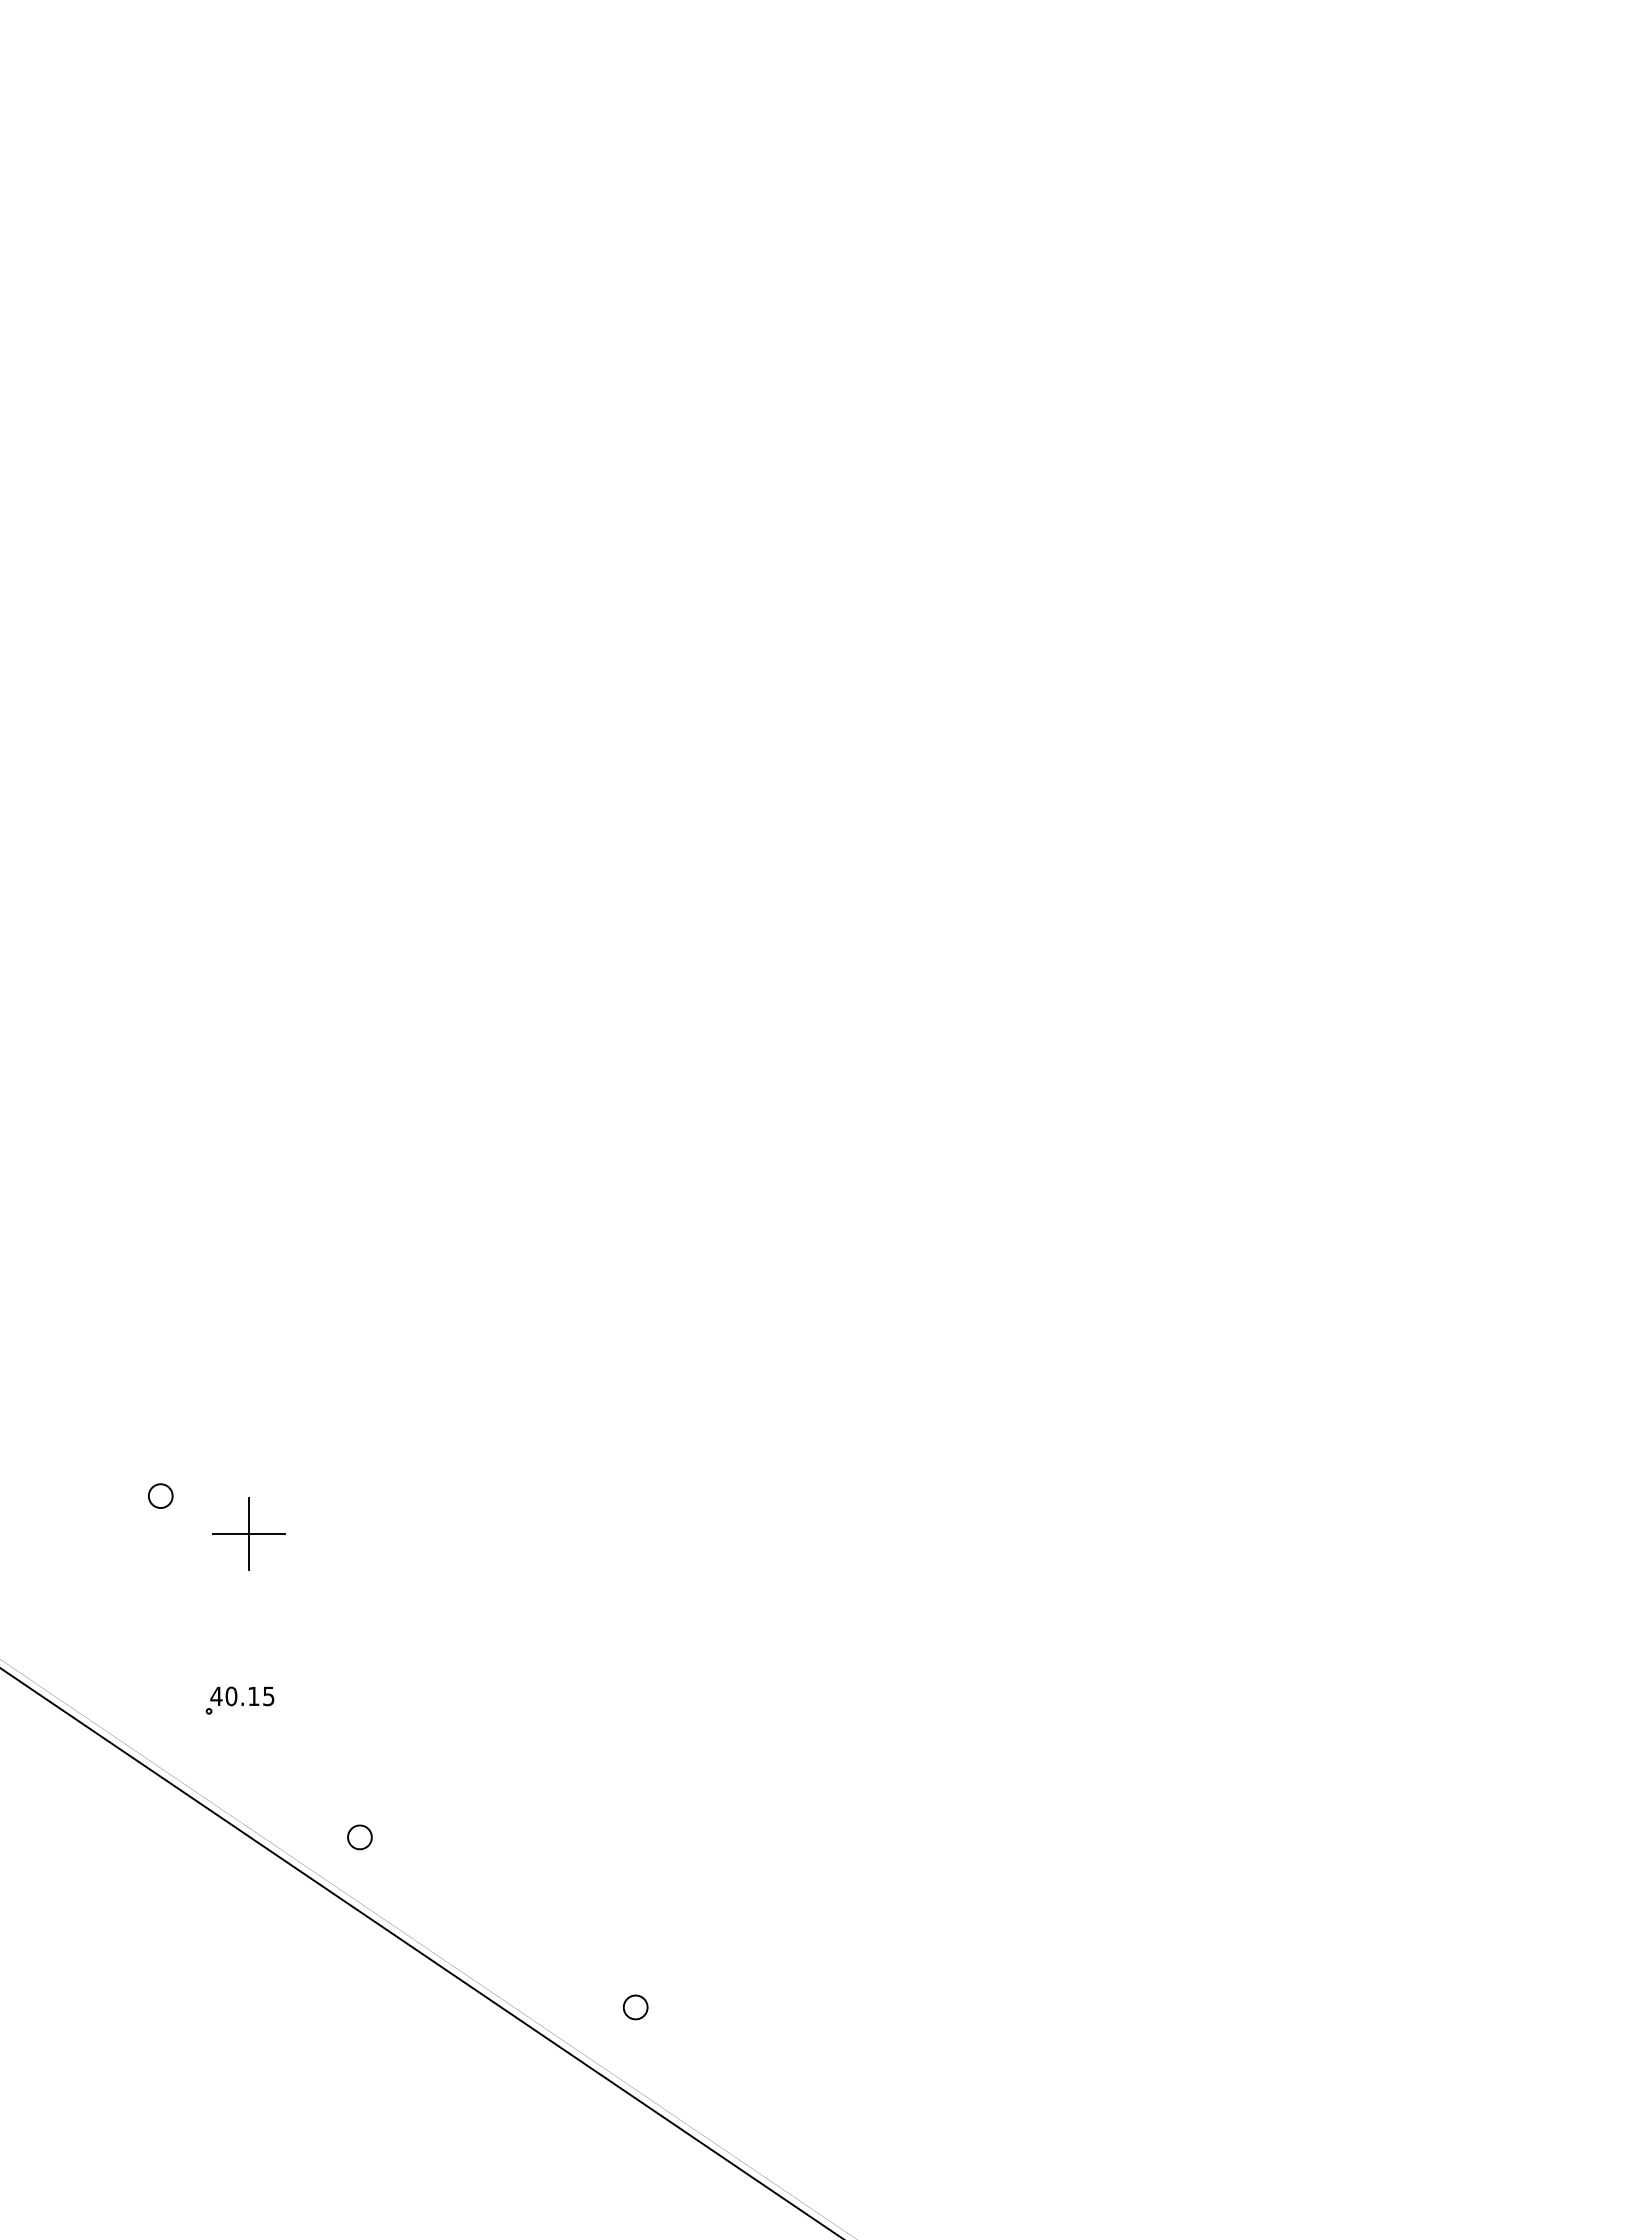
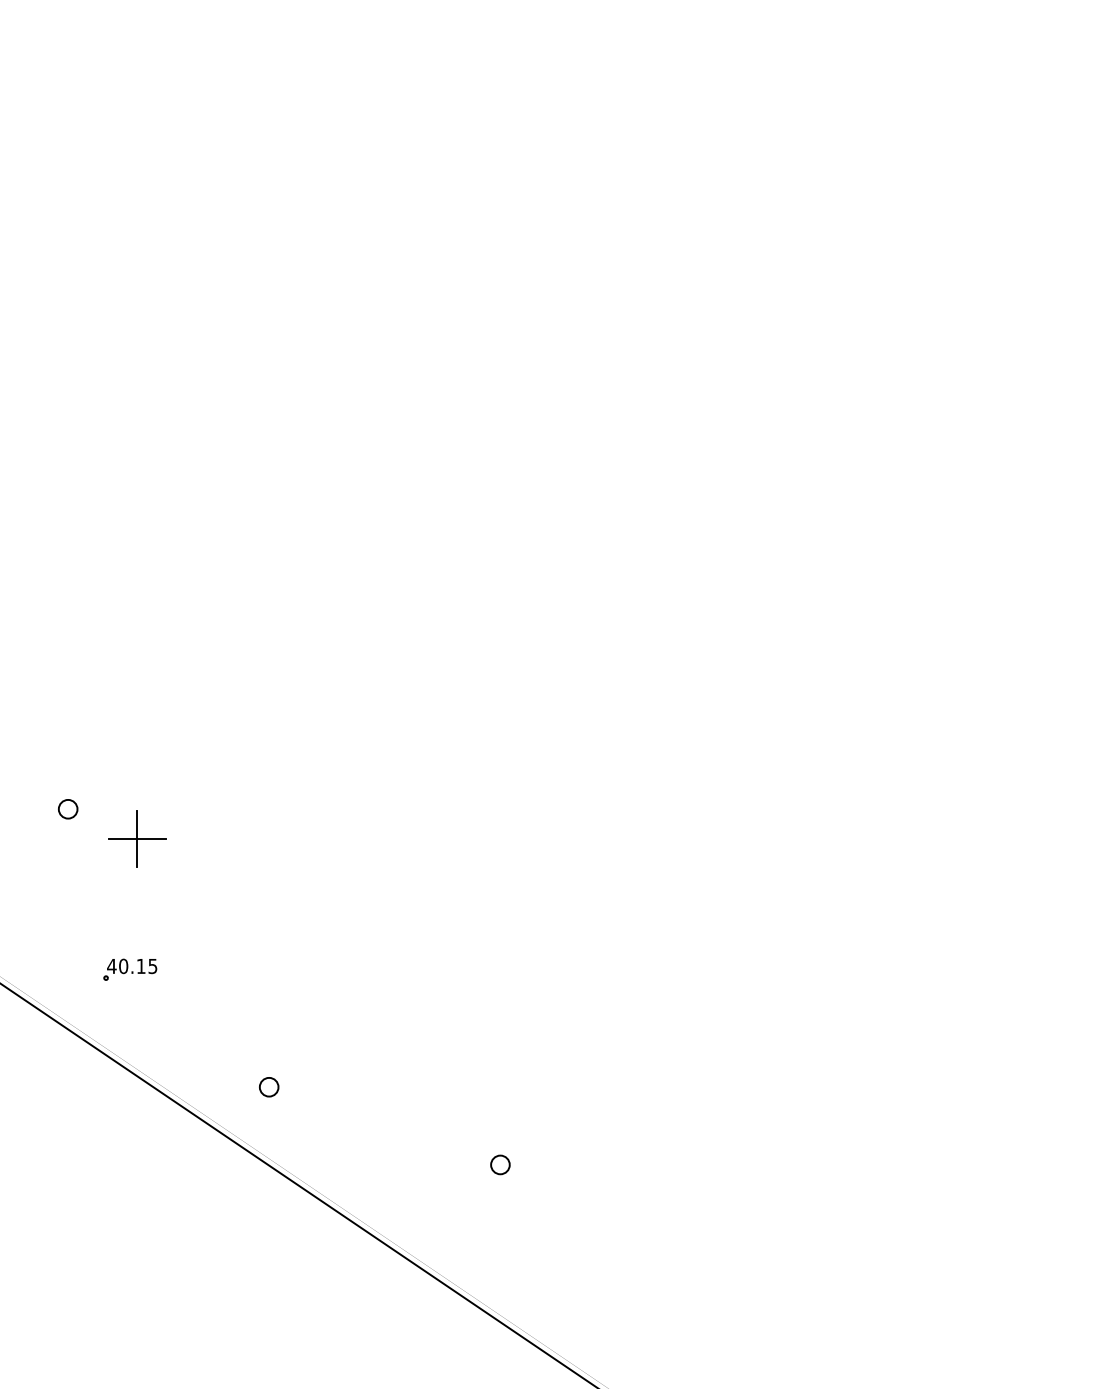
part: (359, 1837) -> (268, 1087), moved
part: (635, 2007) -> (500, 1164), moved

